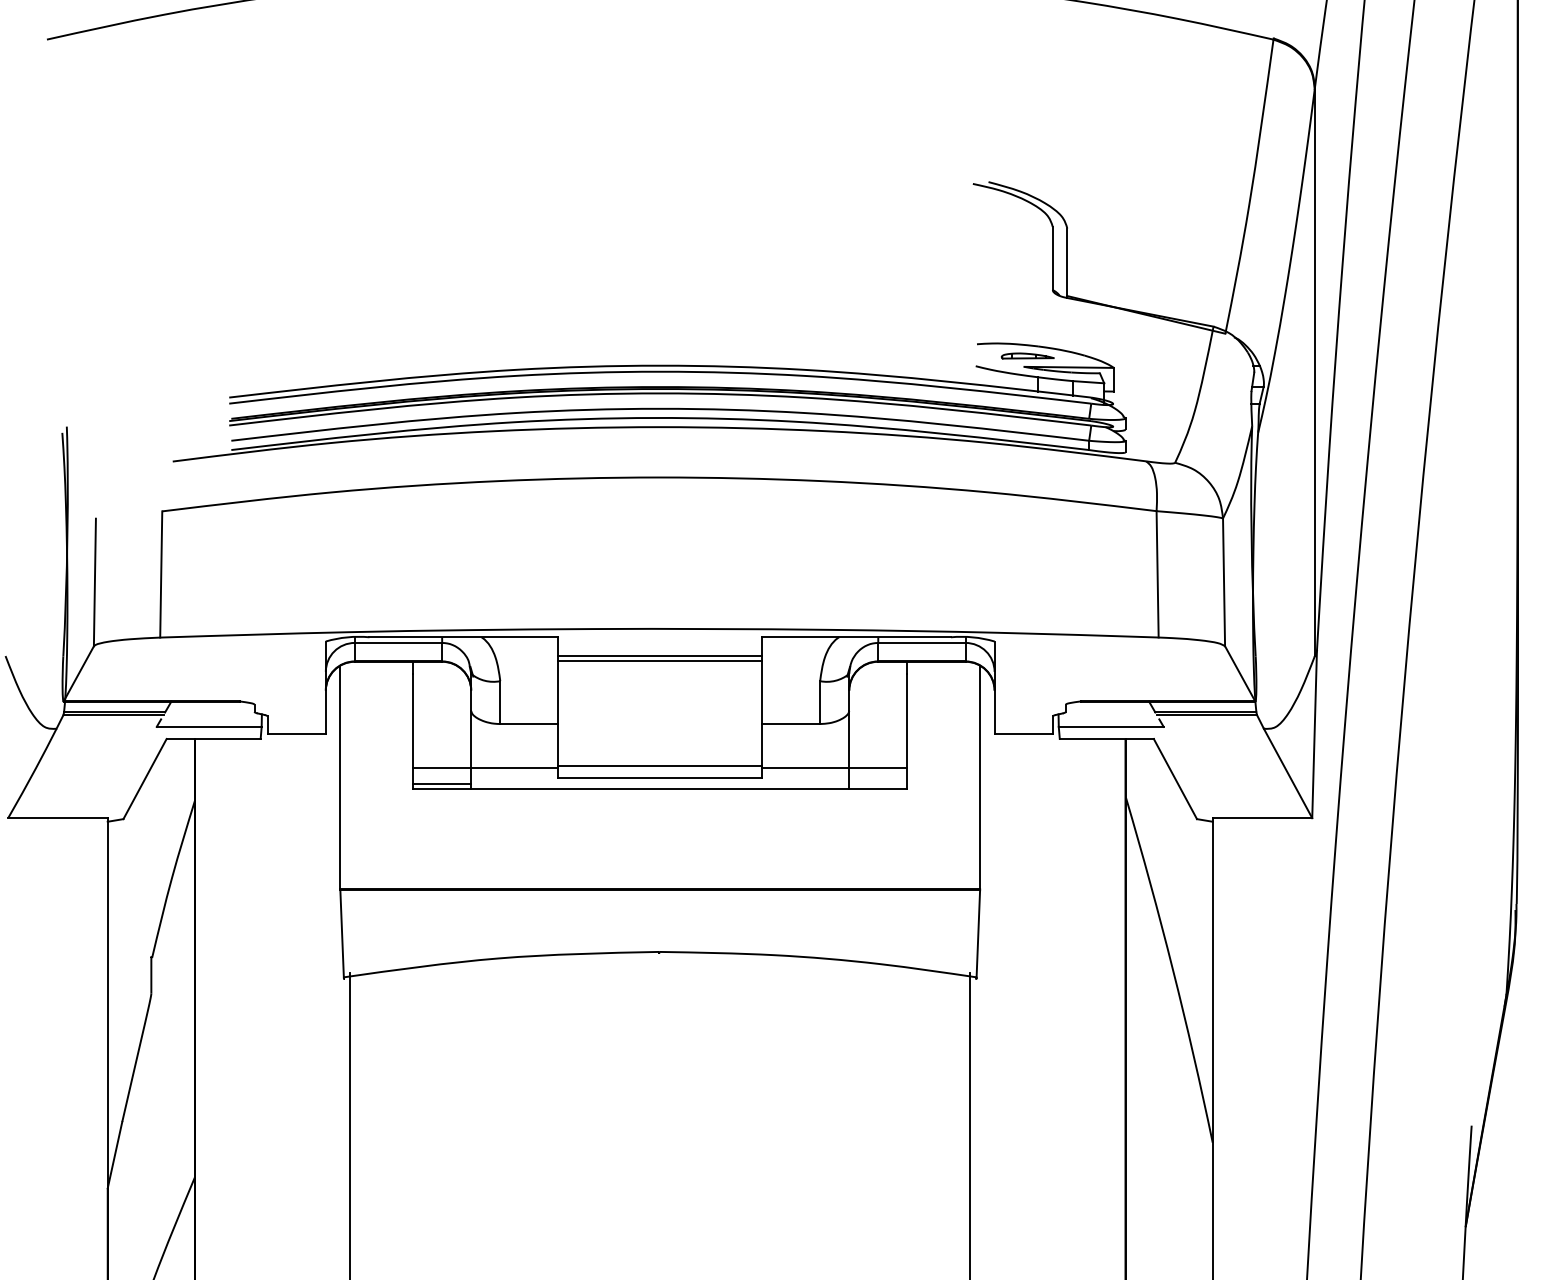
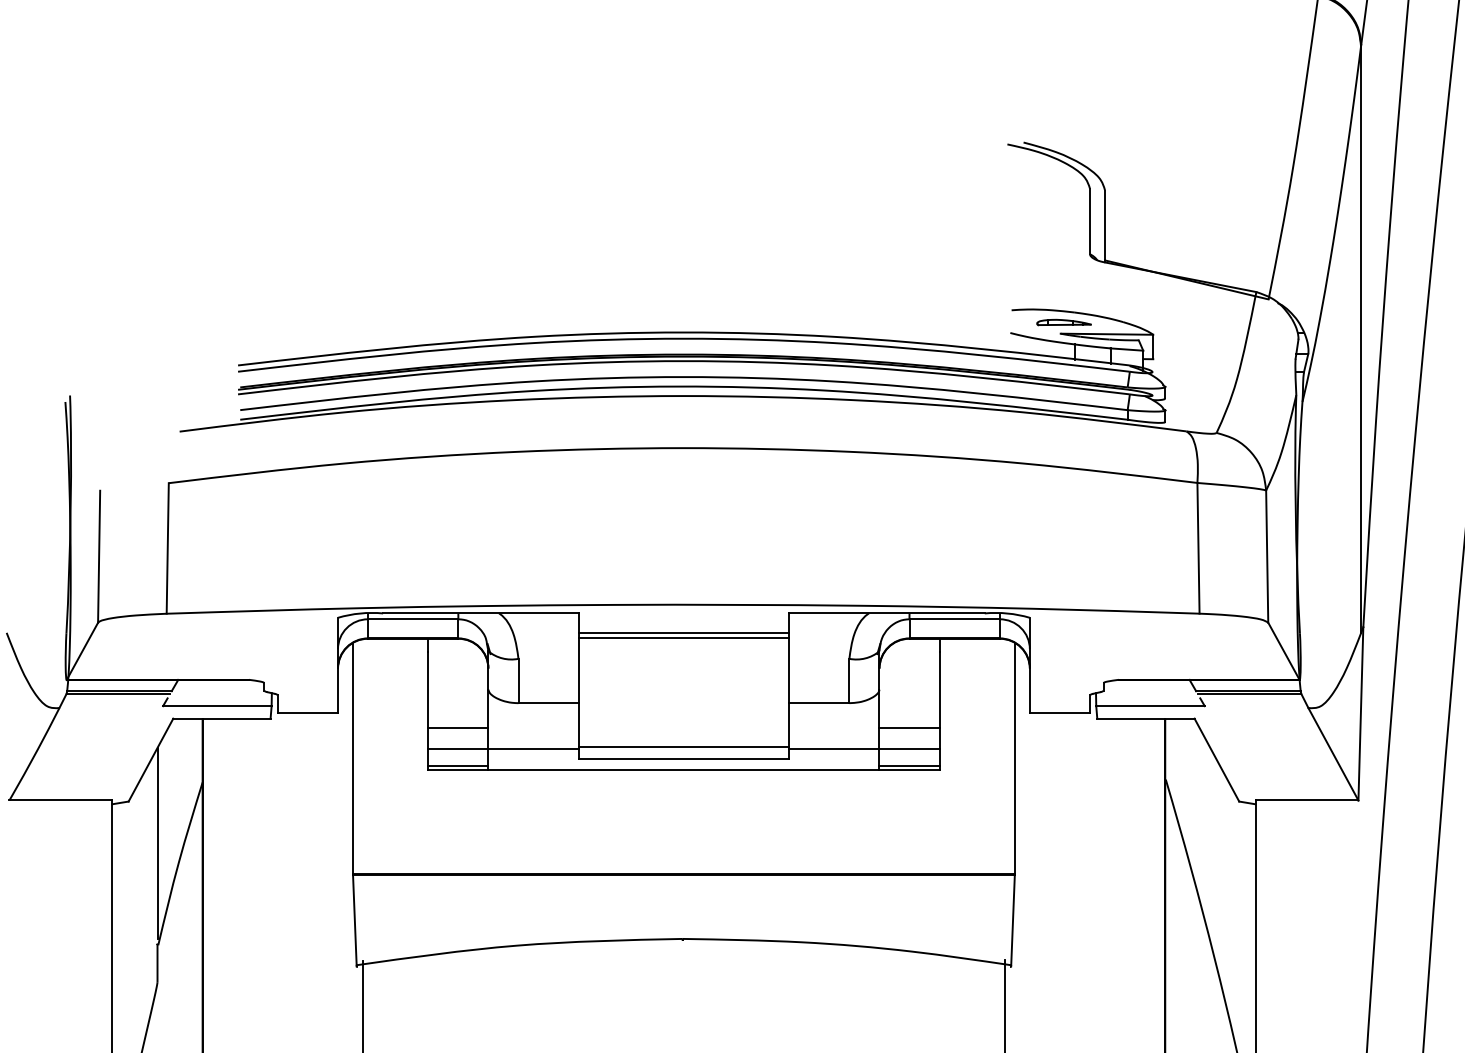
line: (442, 748) -> (458, 728), added
line: (878, 748) -> (909, 728), added
line: (878, 784) -> (909, 765), added
line: (151, 859) -> (157, 843), added

